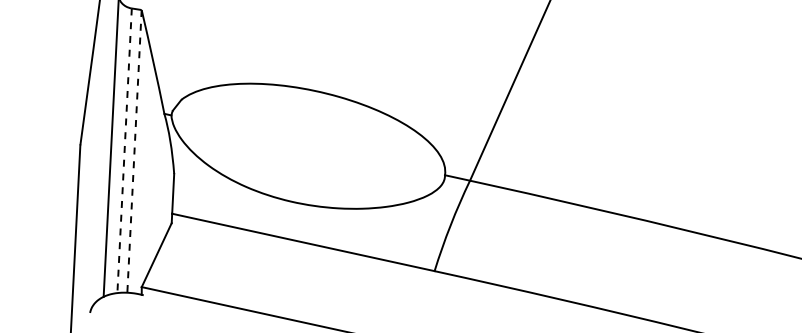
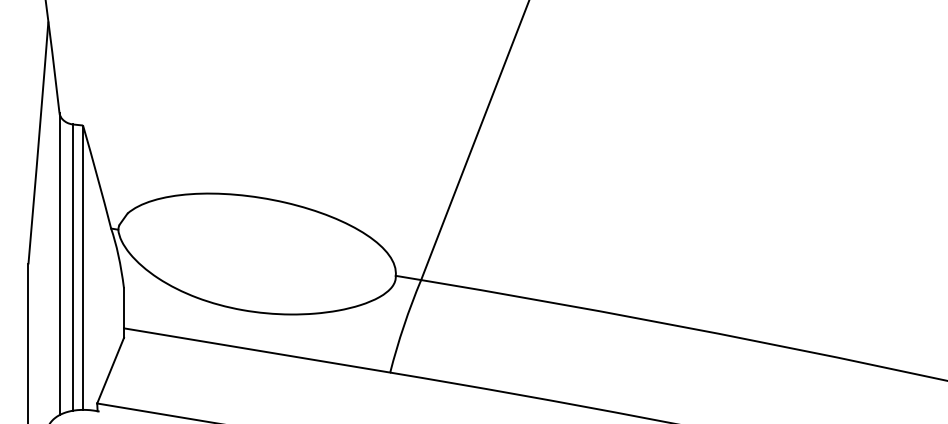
line: (124, 151) -> (73, 268), dashed -> solid
line: (134, 152) -> (83, 268), dashed -> solid

